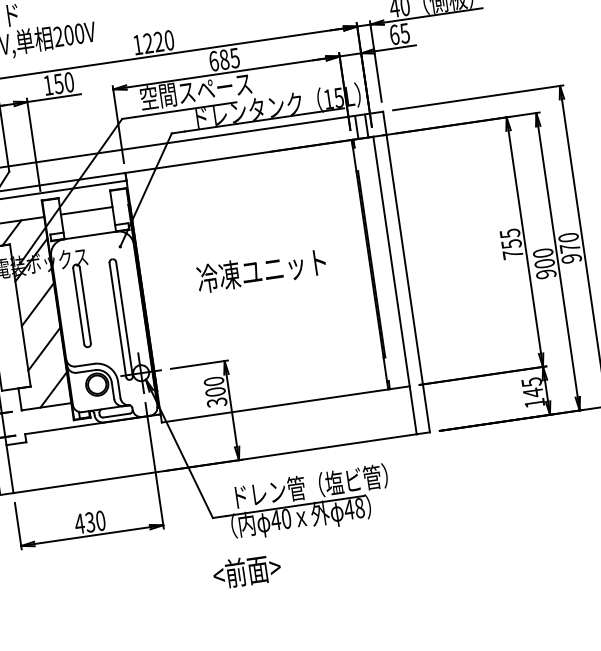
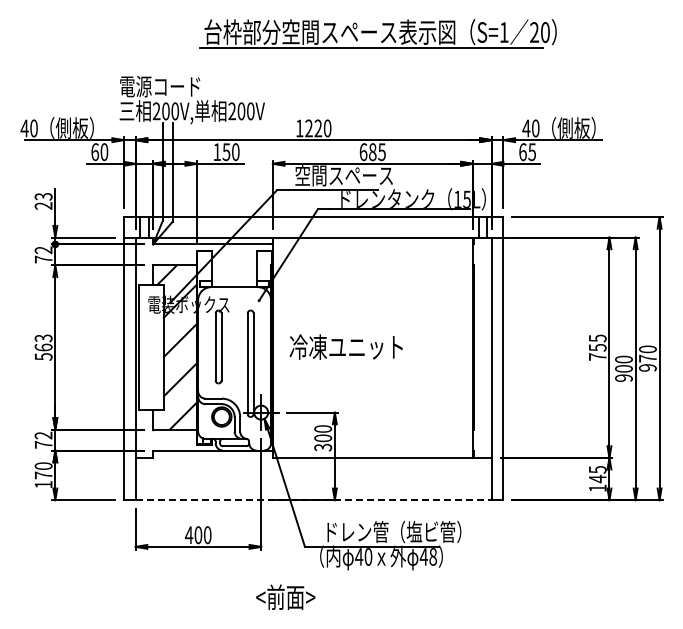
line: (86, 210) -> (234, 265), removed
text: (260, 270) -> (345, 346), moved
line: (216, 463) -> (314, 500), solid -> dashed
text: (90, 522) -> (198, 535), 430 -> 400
text: (246, 570) -> (285, 596), moved

